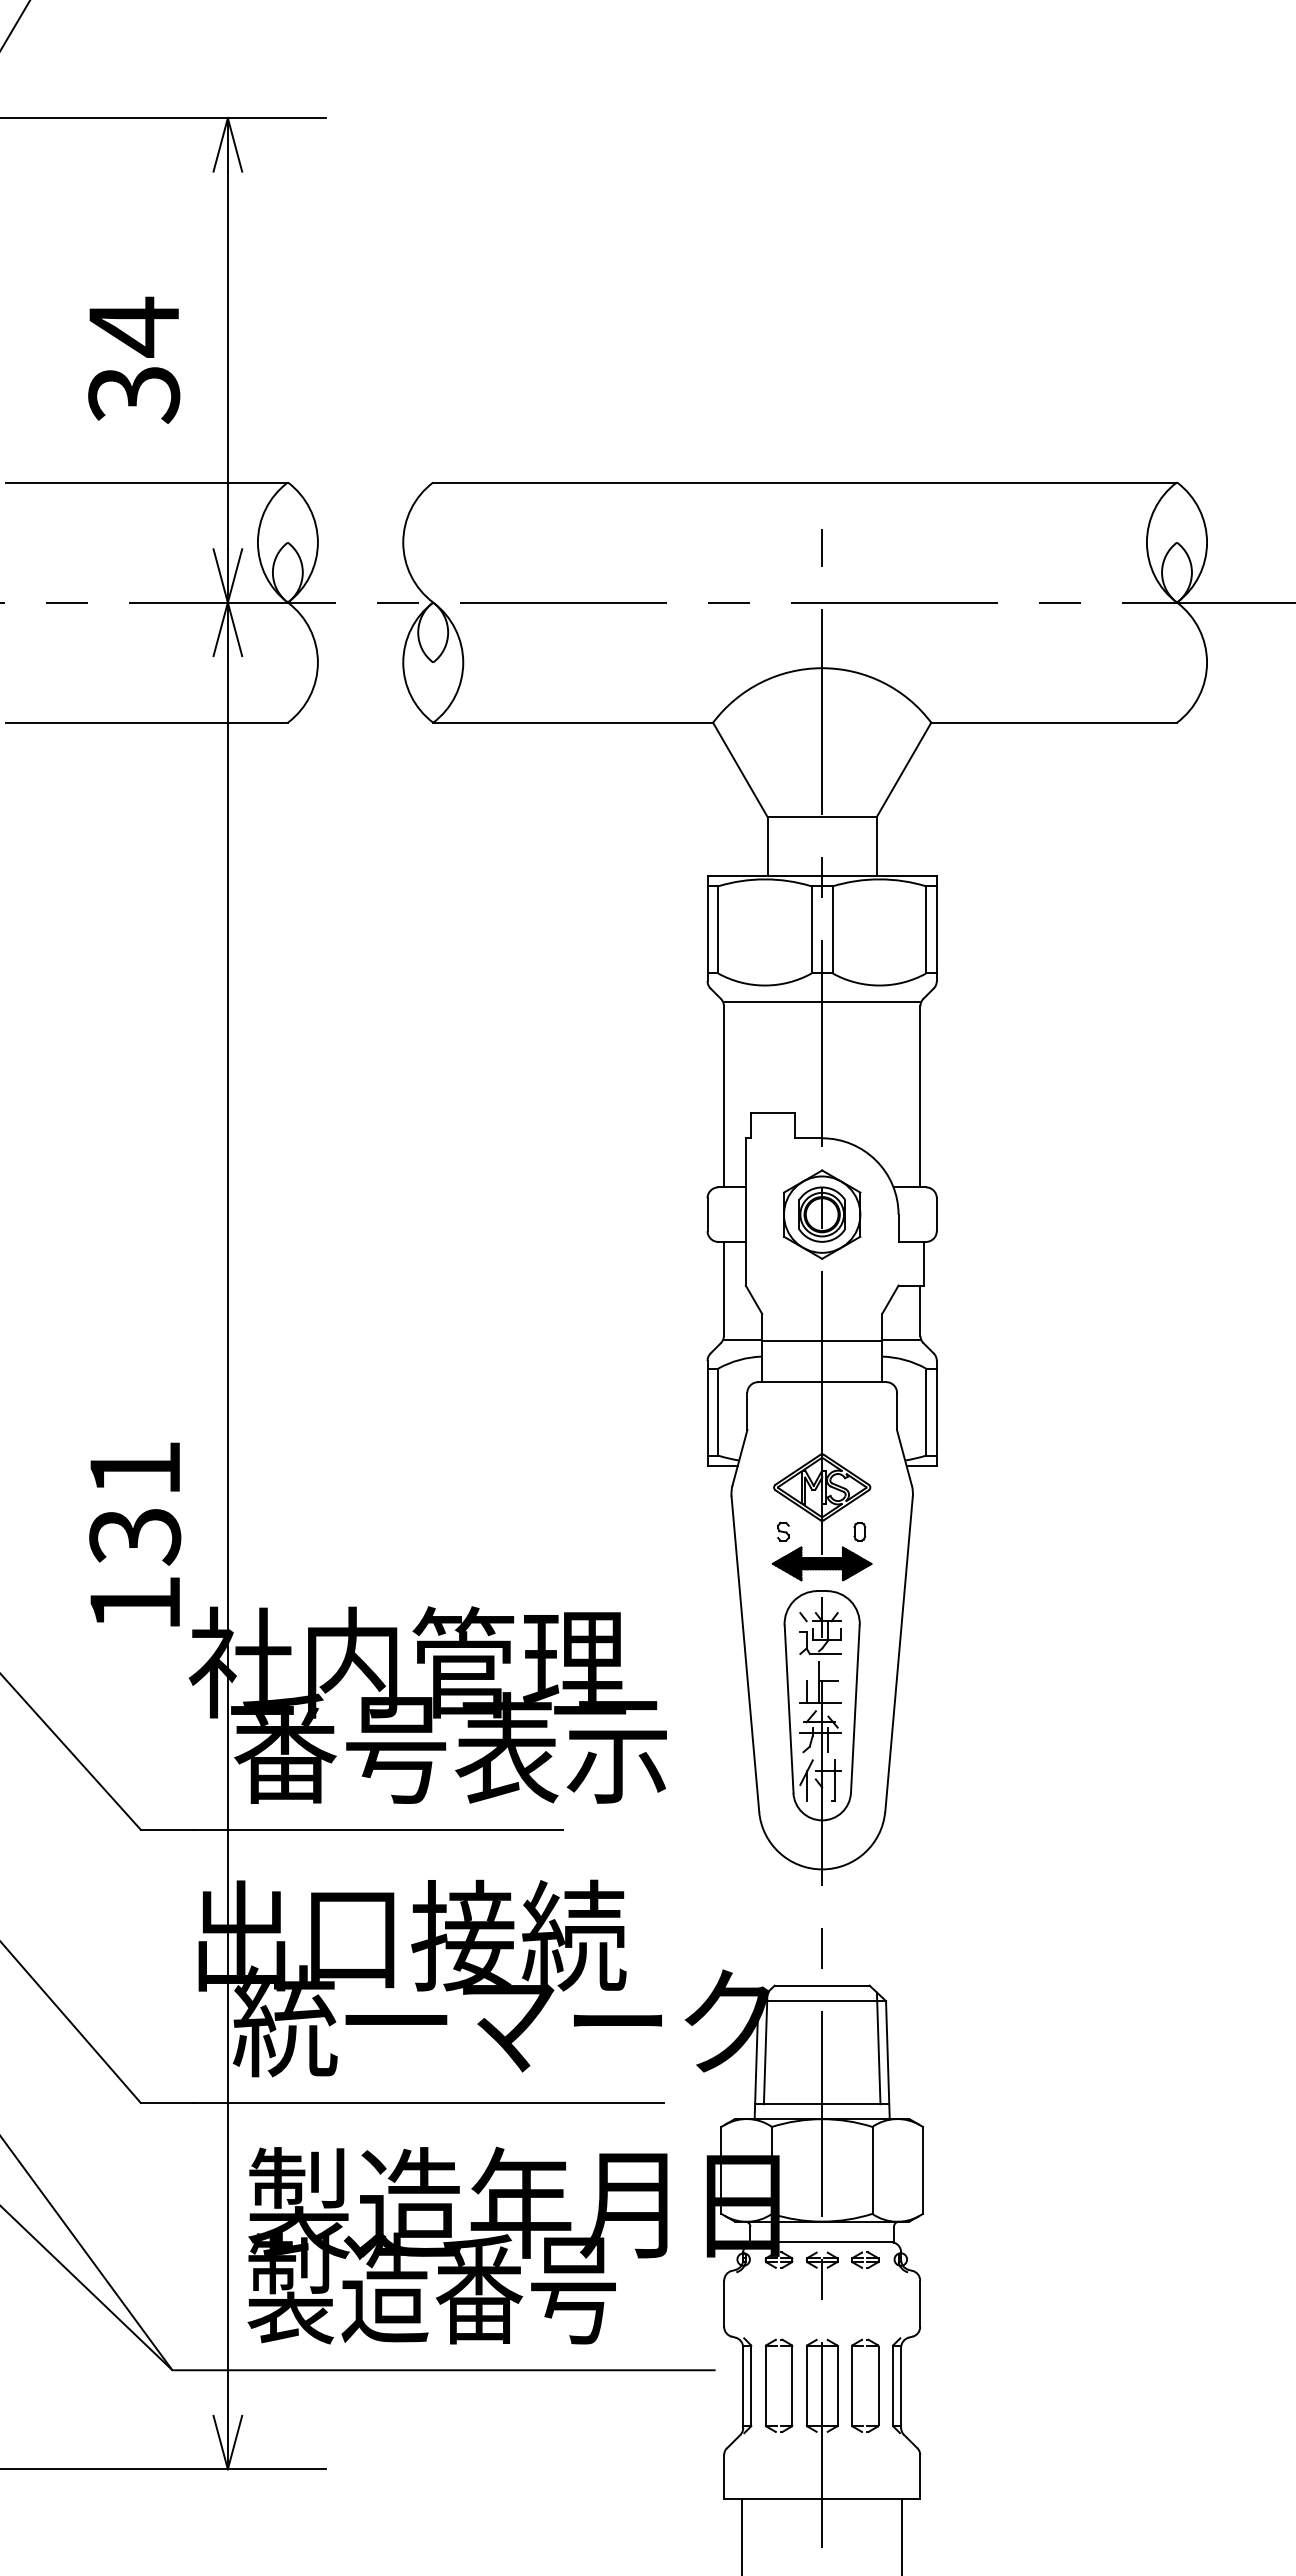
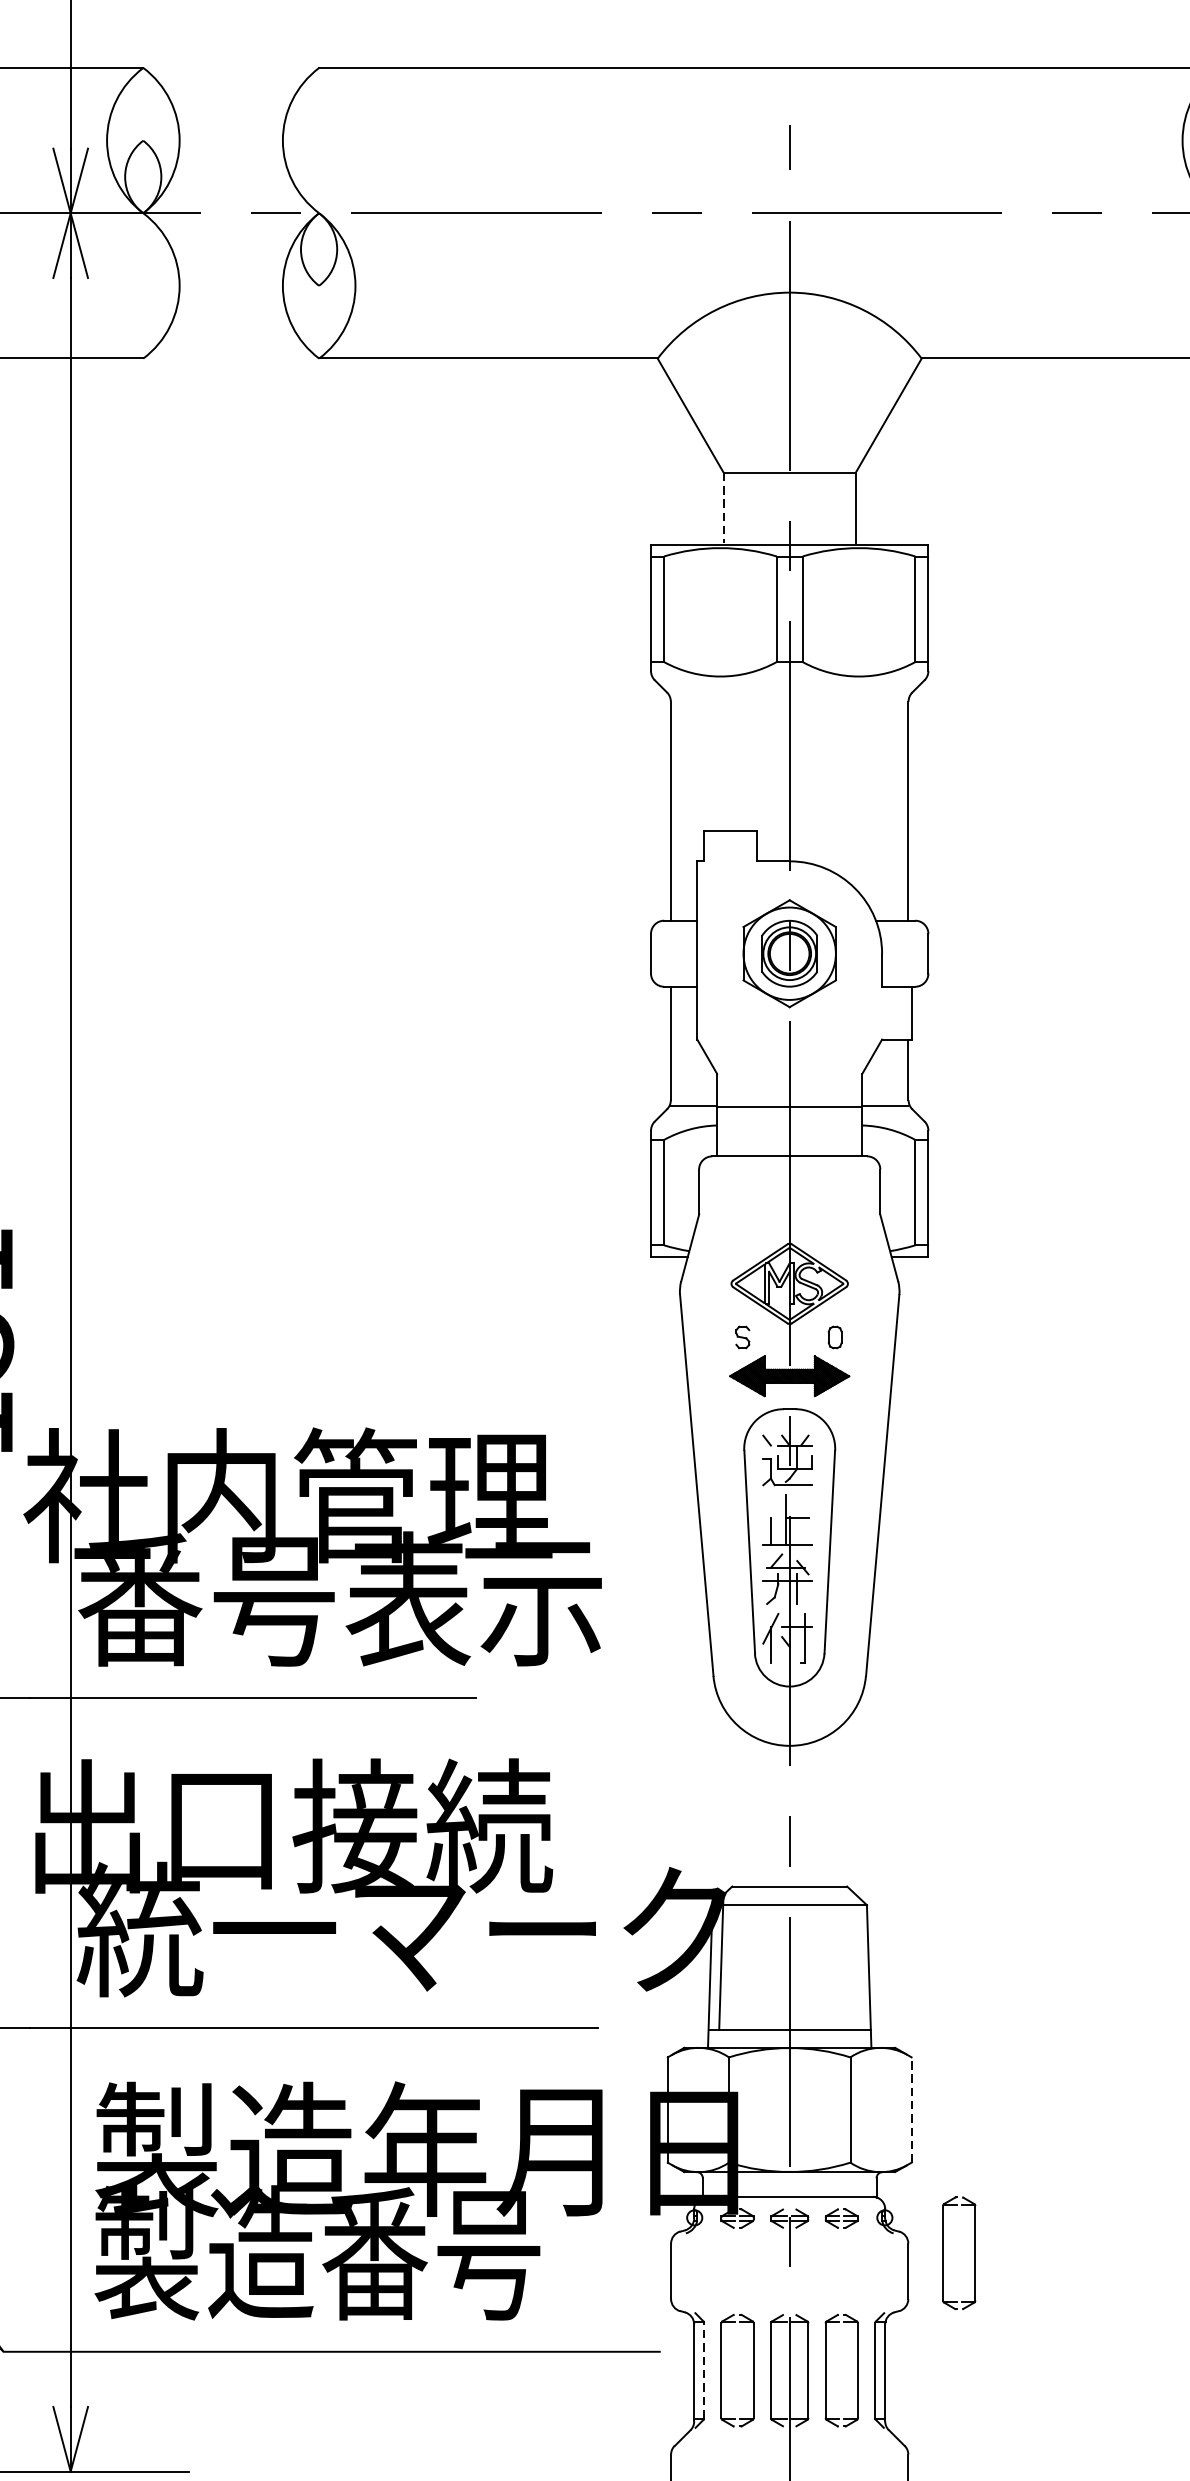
line: (767, 846) -> (723, 508), solid -> dashed
line: (822, 1001) -> (790, 695), removed
line: (878, 2048) -> (857, 1962), removed
line: (922, 2170) -> (911, 2110), solid -> dashed
part: (949, 2288) -> (943, 2252), added
line: (751, 2385) -> (704, 2370), solid -> dashed

